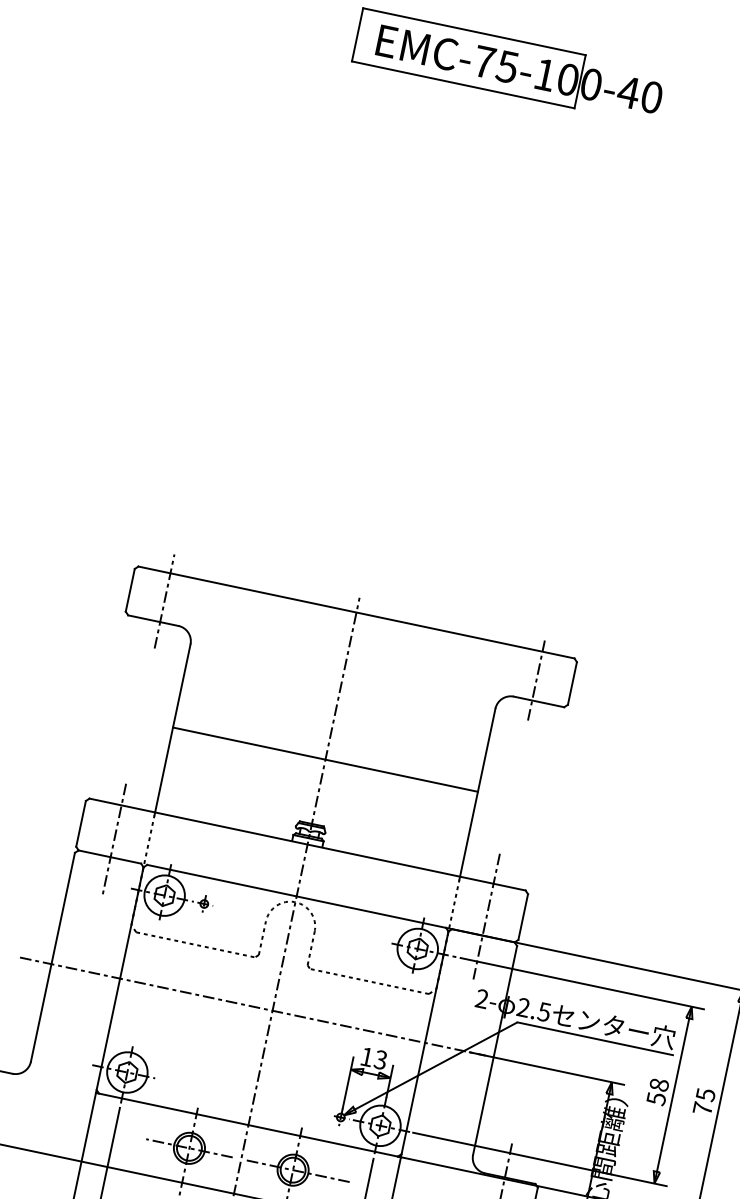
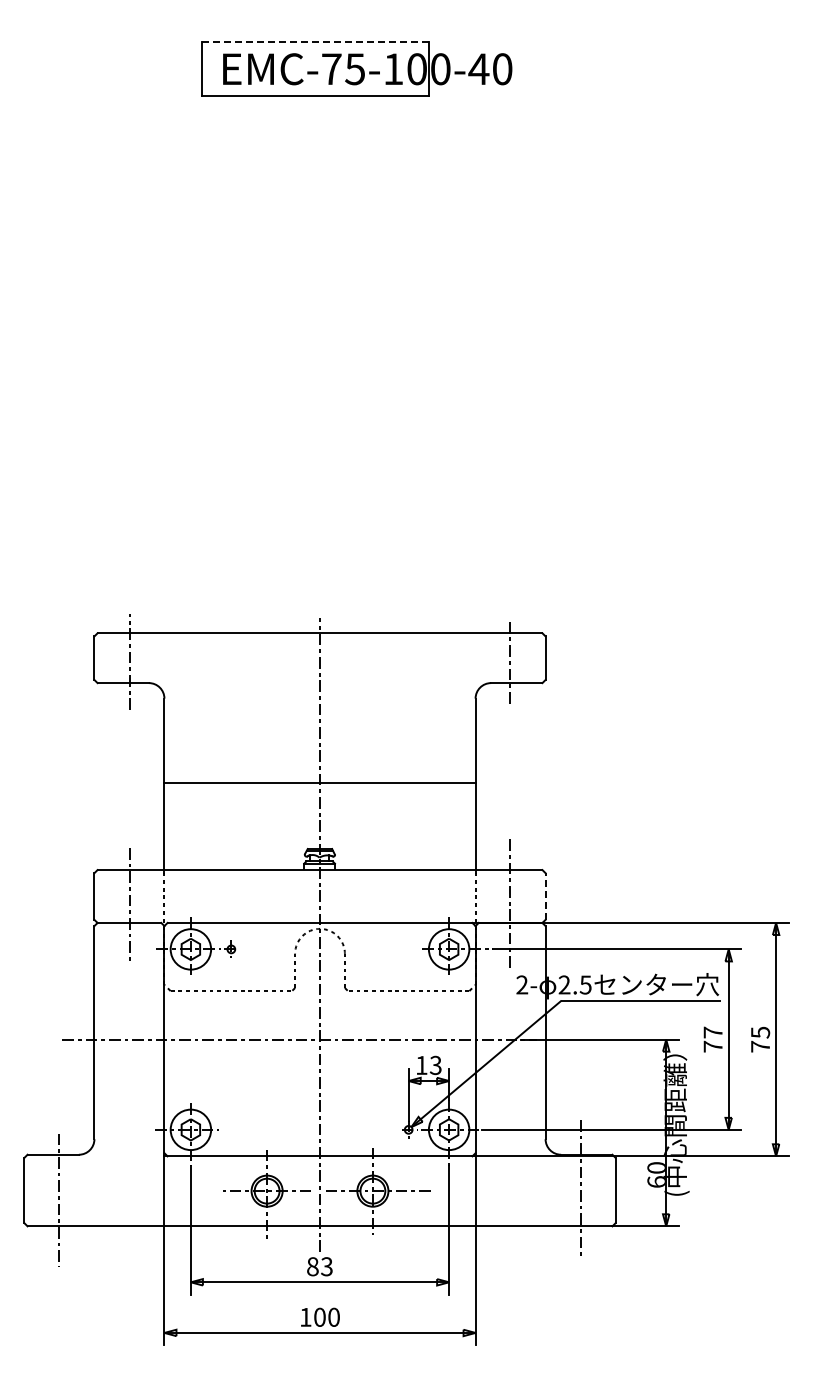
line: (474, 31) -> (315, 41), solid -> dashed
line: (523, 917) -> (545, 896), solid -> dashed
text: (657, 1091) -> (712, 1039), 58 -> 77

